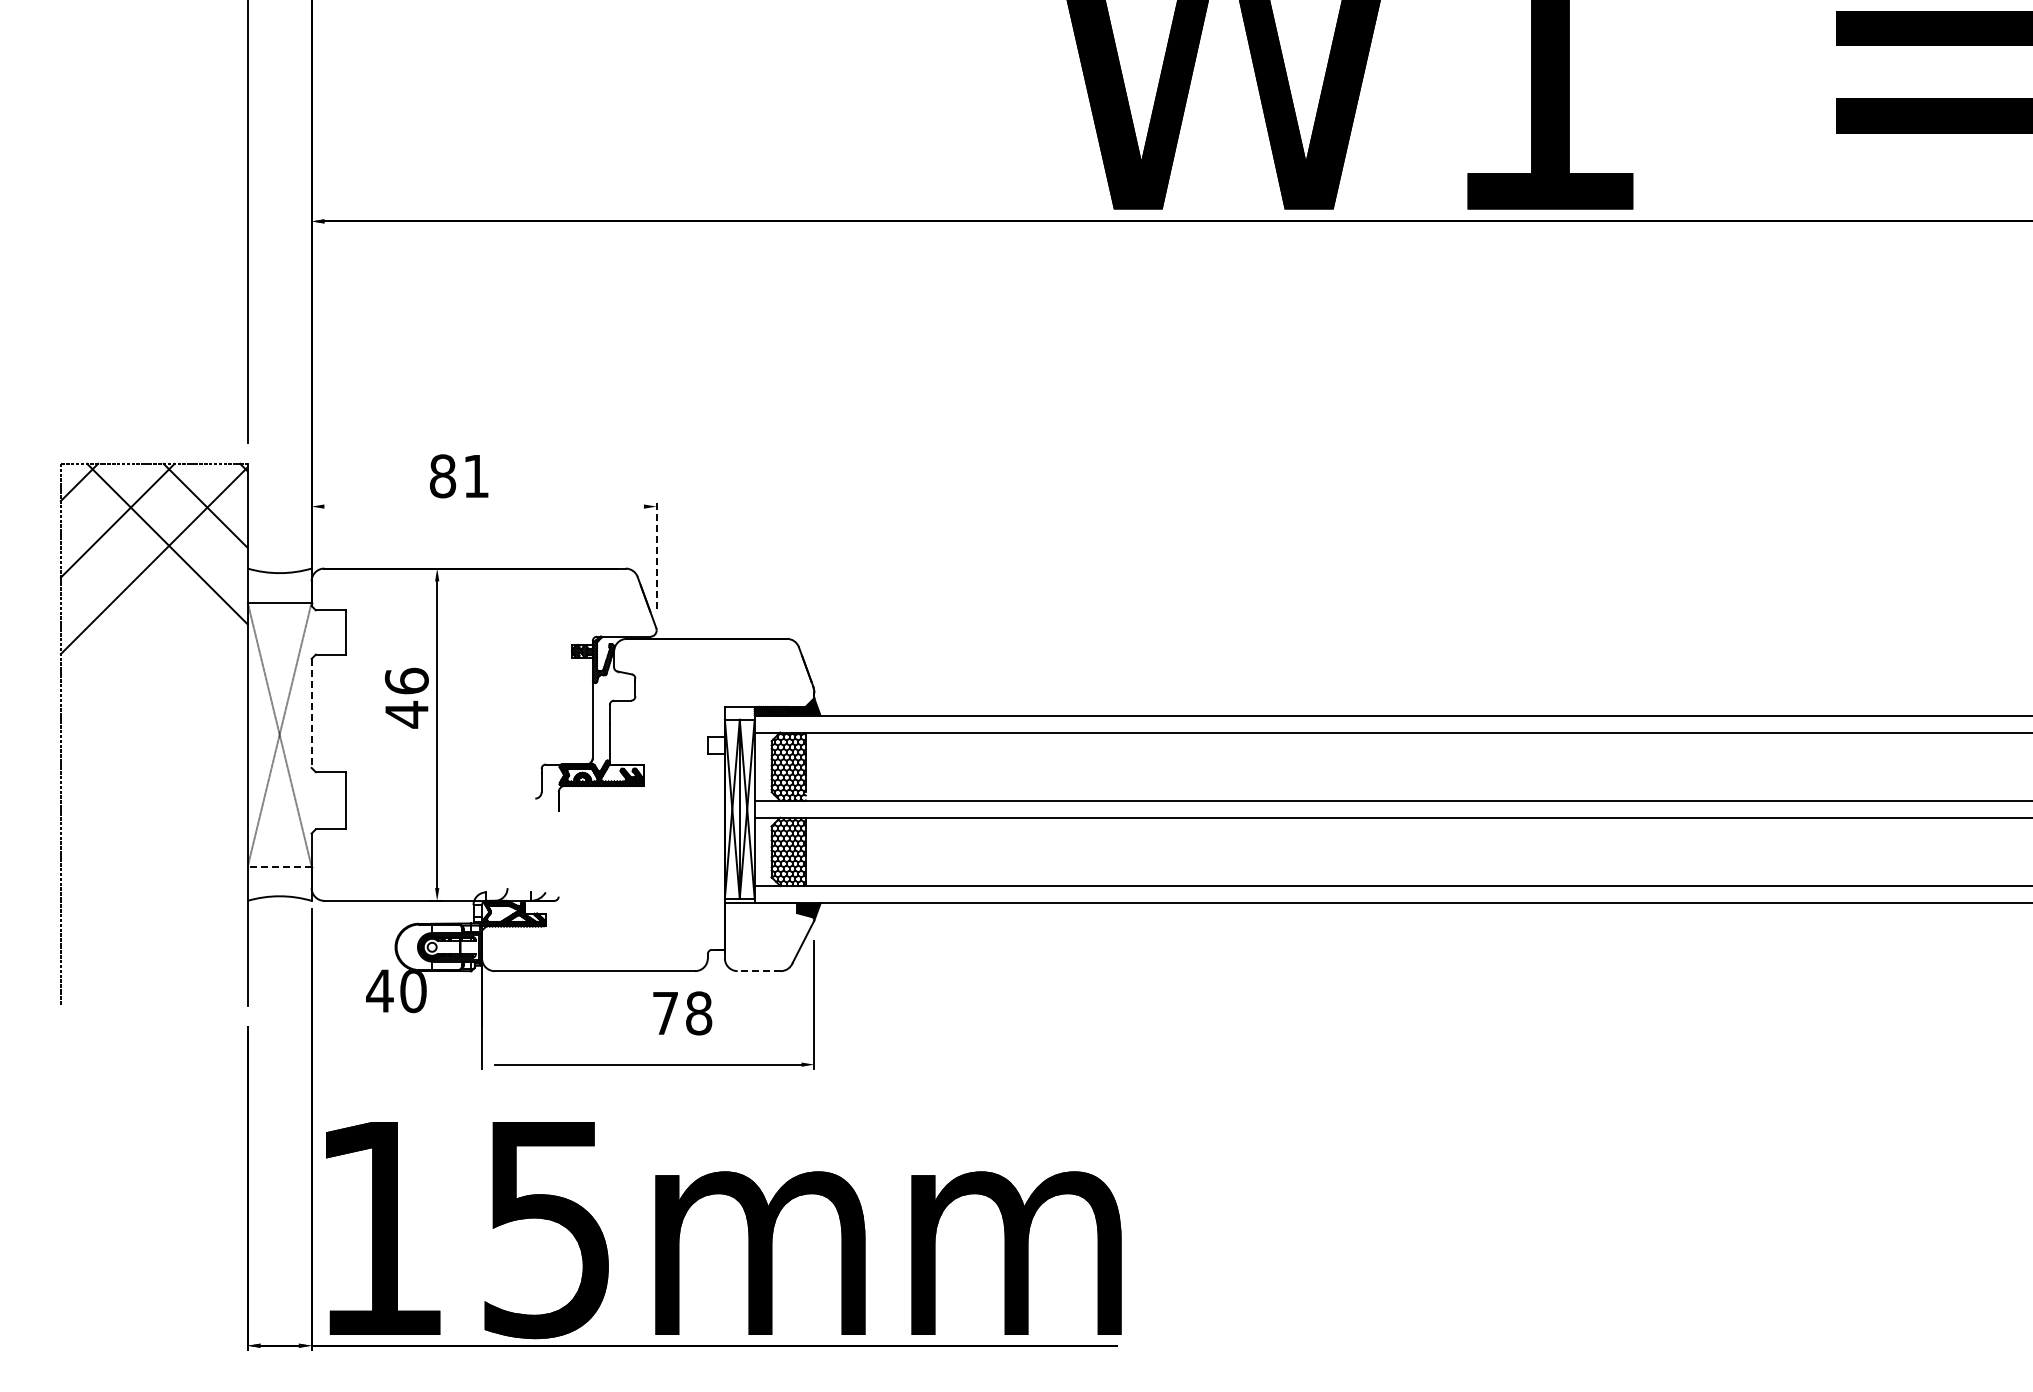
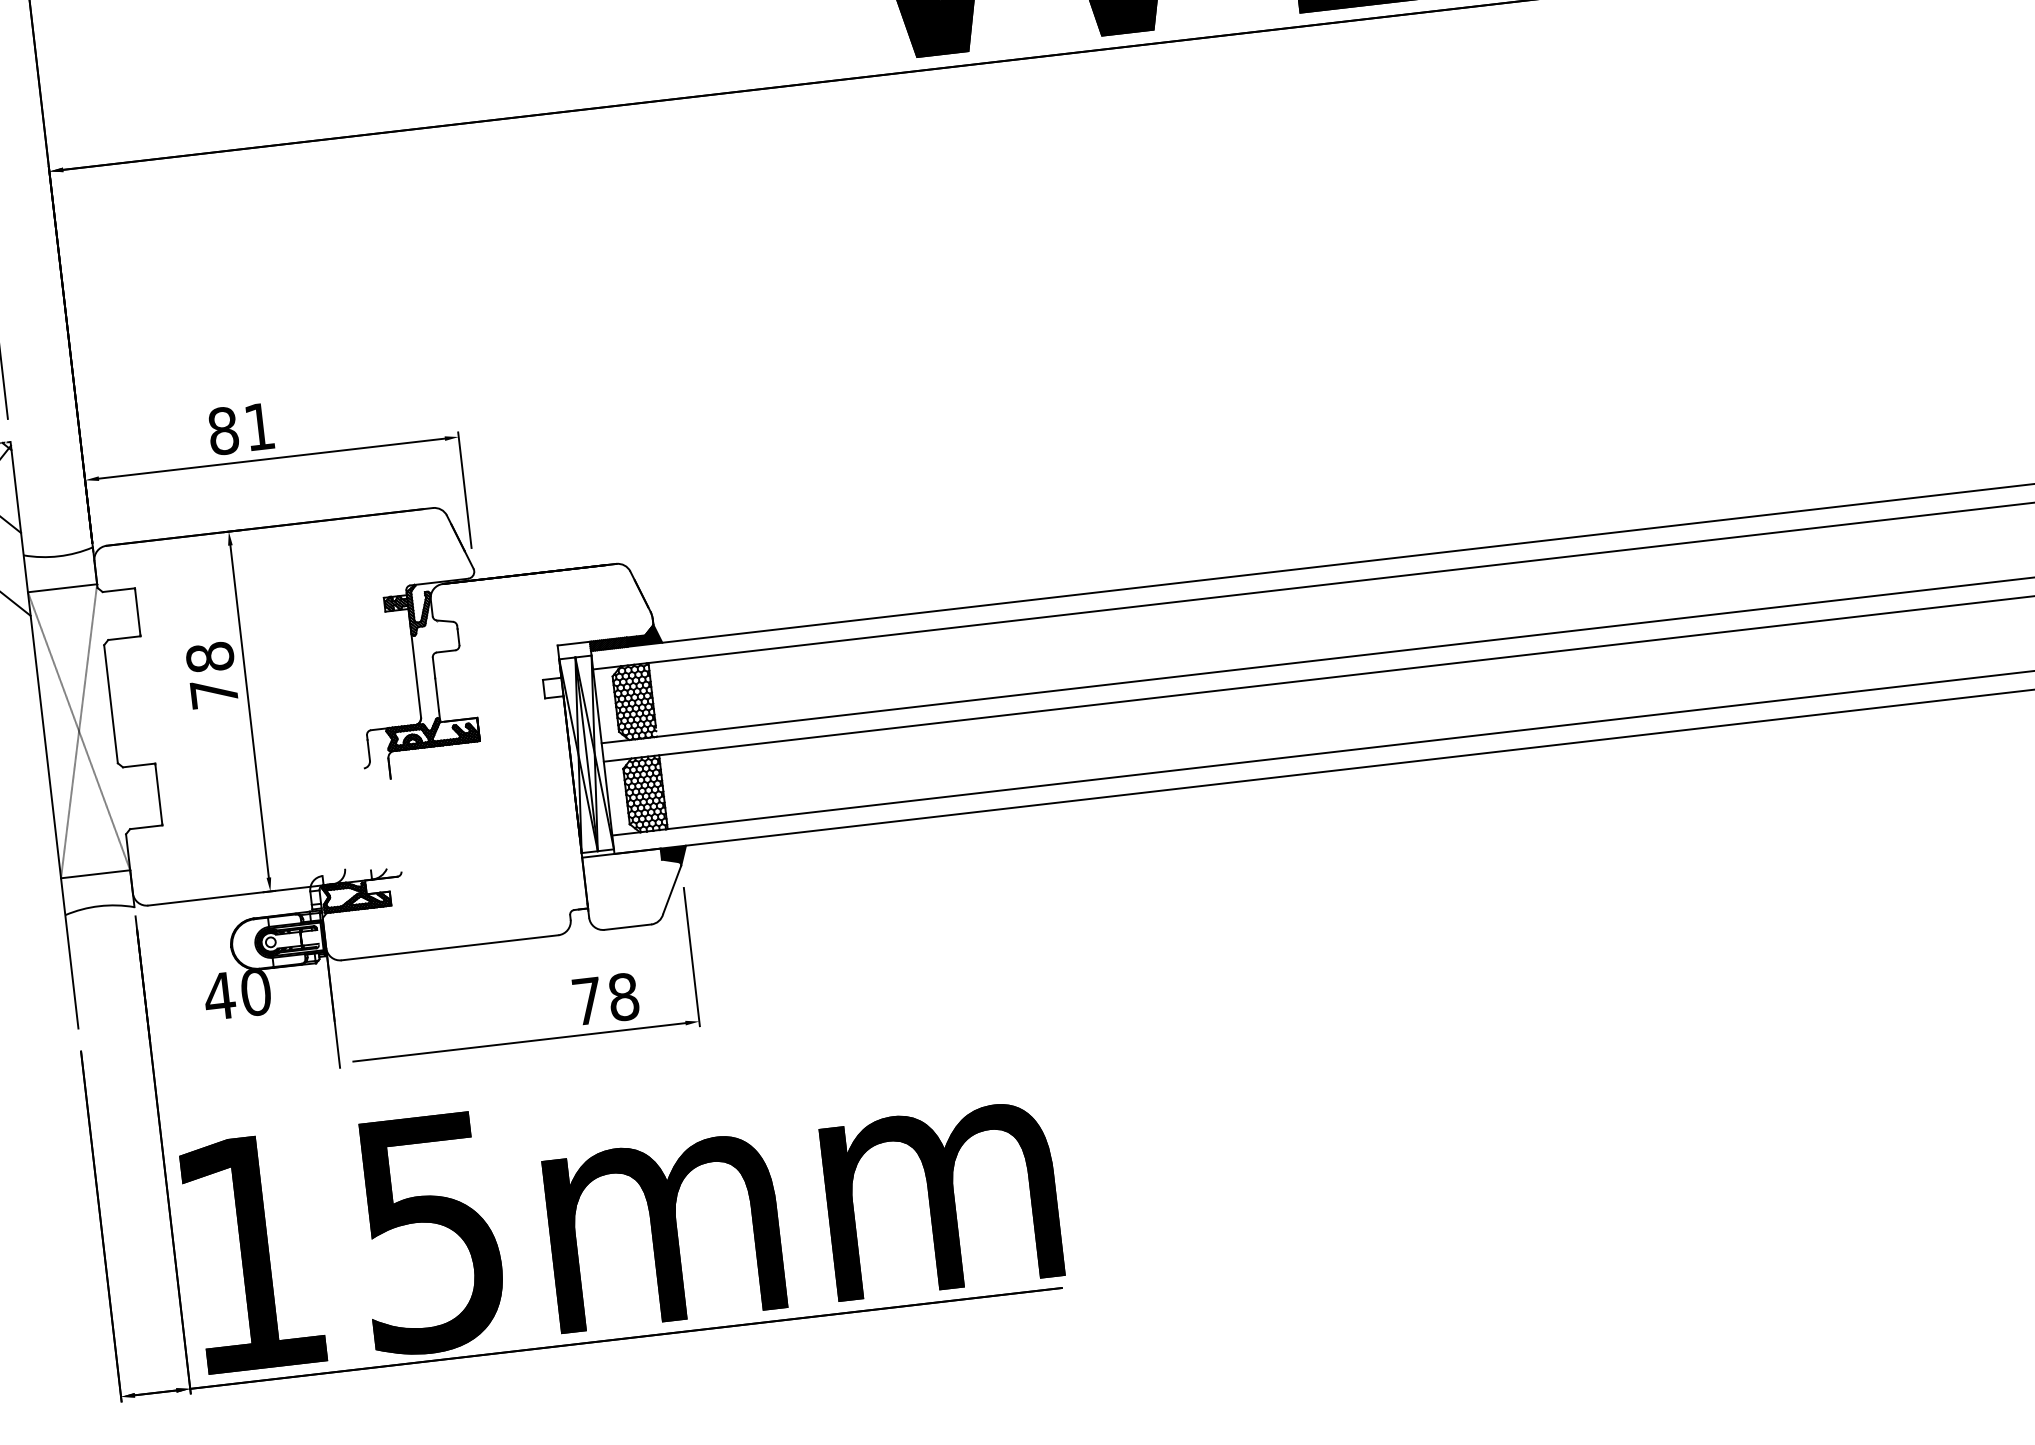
line: (483, 506) -> (271, 458), added
line: (656, 555) -> (464, 490), dashed -> solid
text: (406, 697) -> (211, 675), 46 -> 78
line: (311, 713) -> (110, 704), dashed -> solid
line: (279, 866) -> (95, 873), dashed -> solid
line: (759, 971) -> (628, 927), dashed -> solid
text: (682, 1013) -> (605, 999), moved

